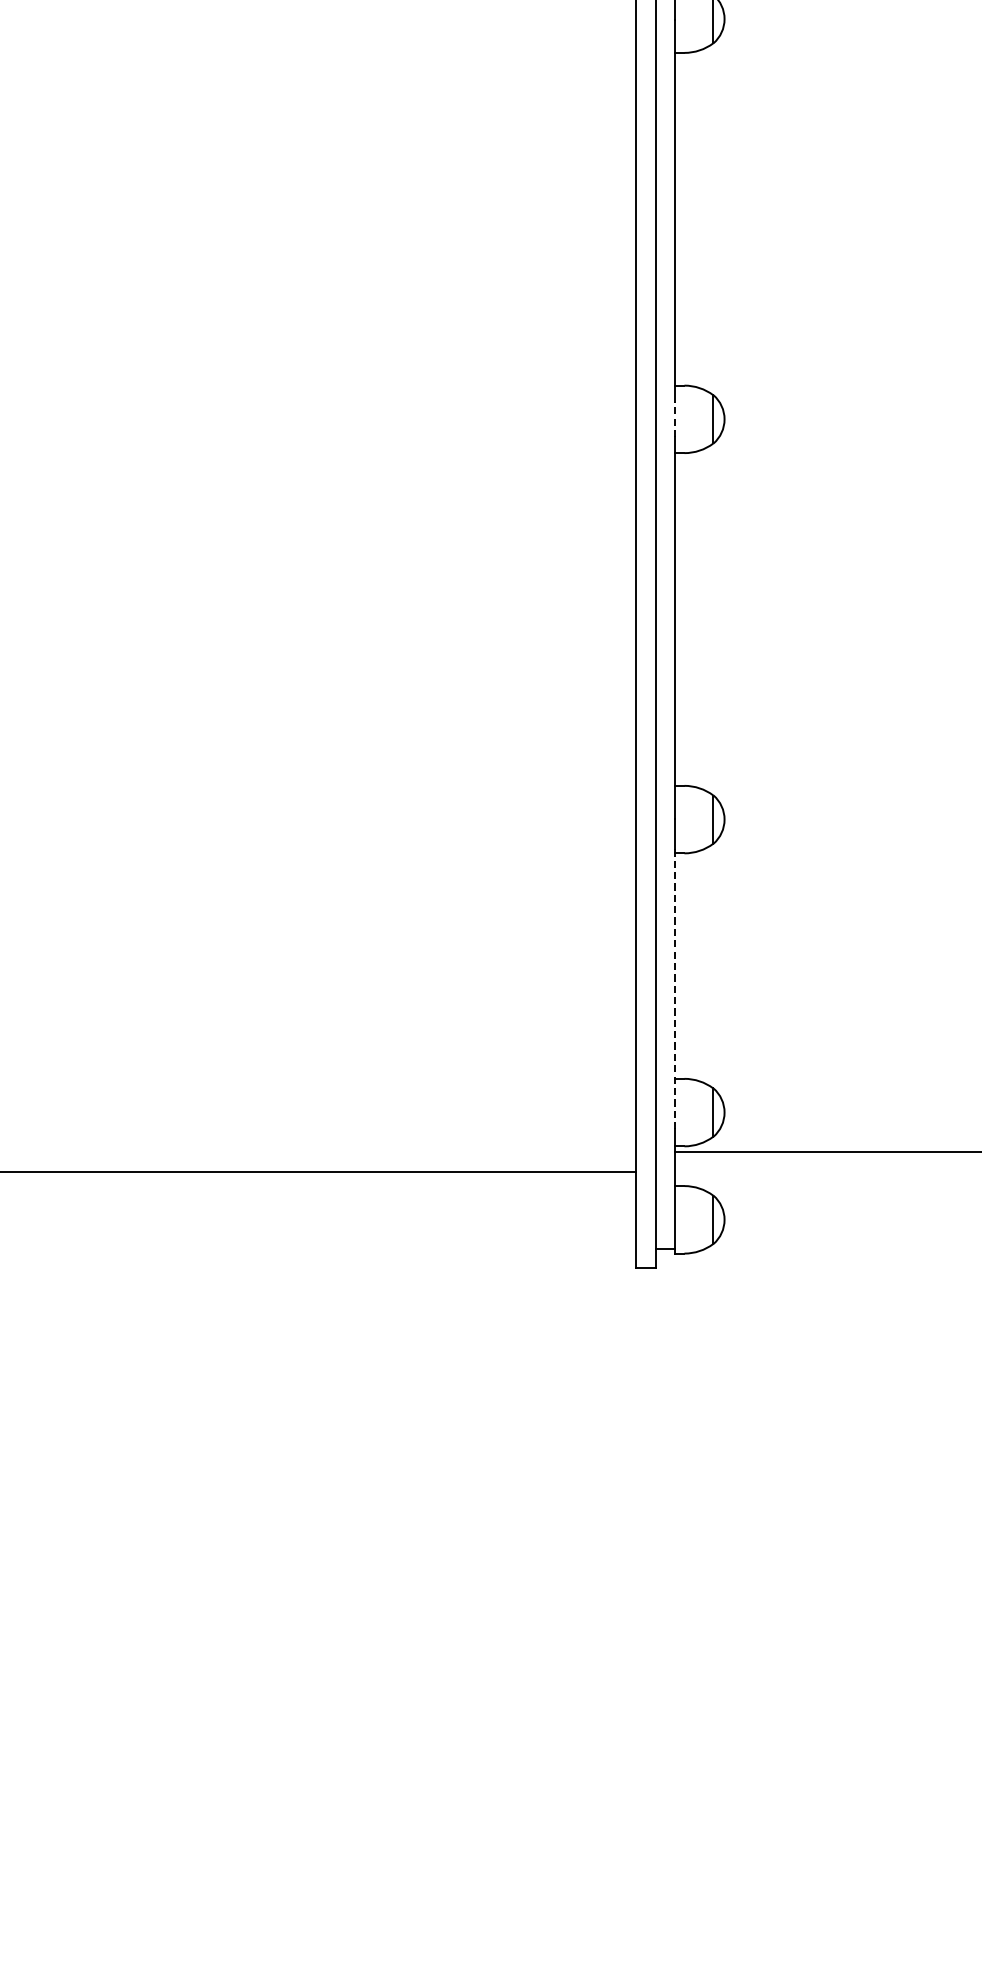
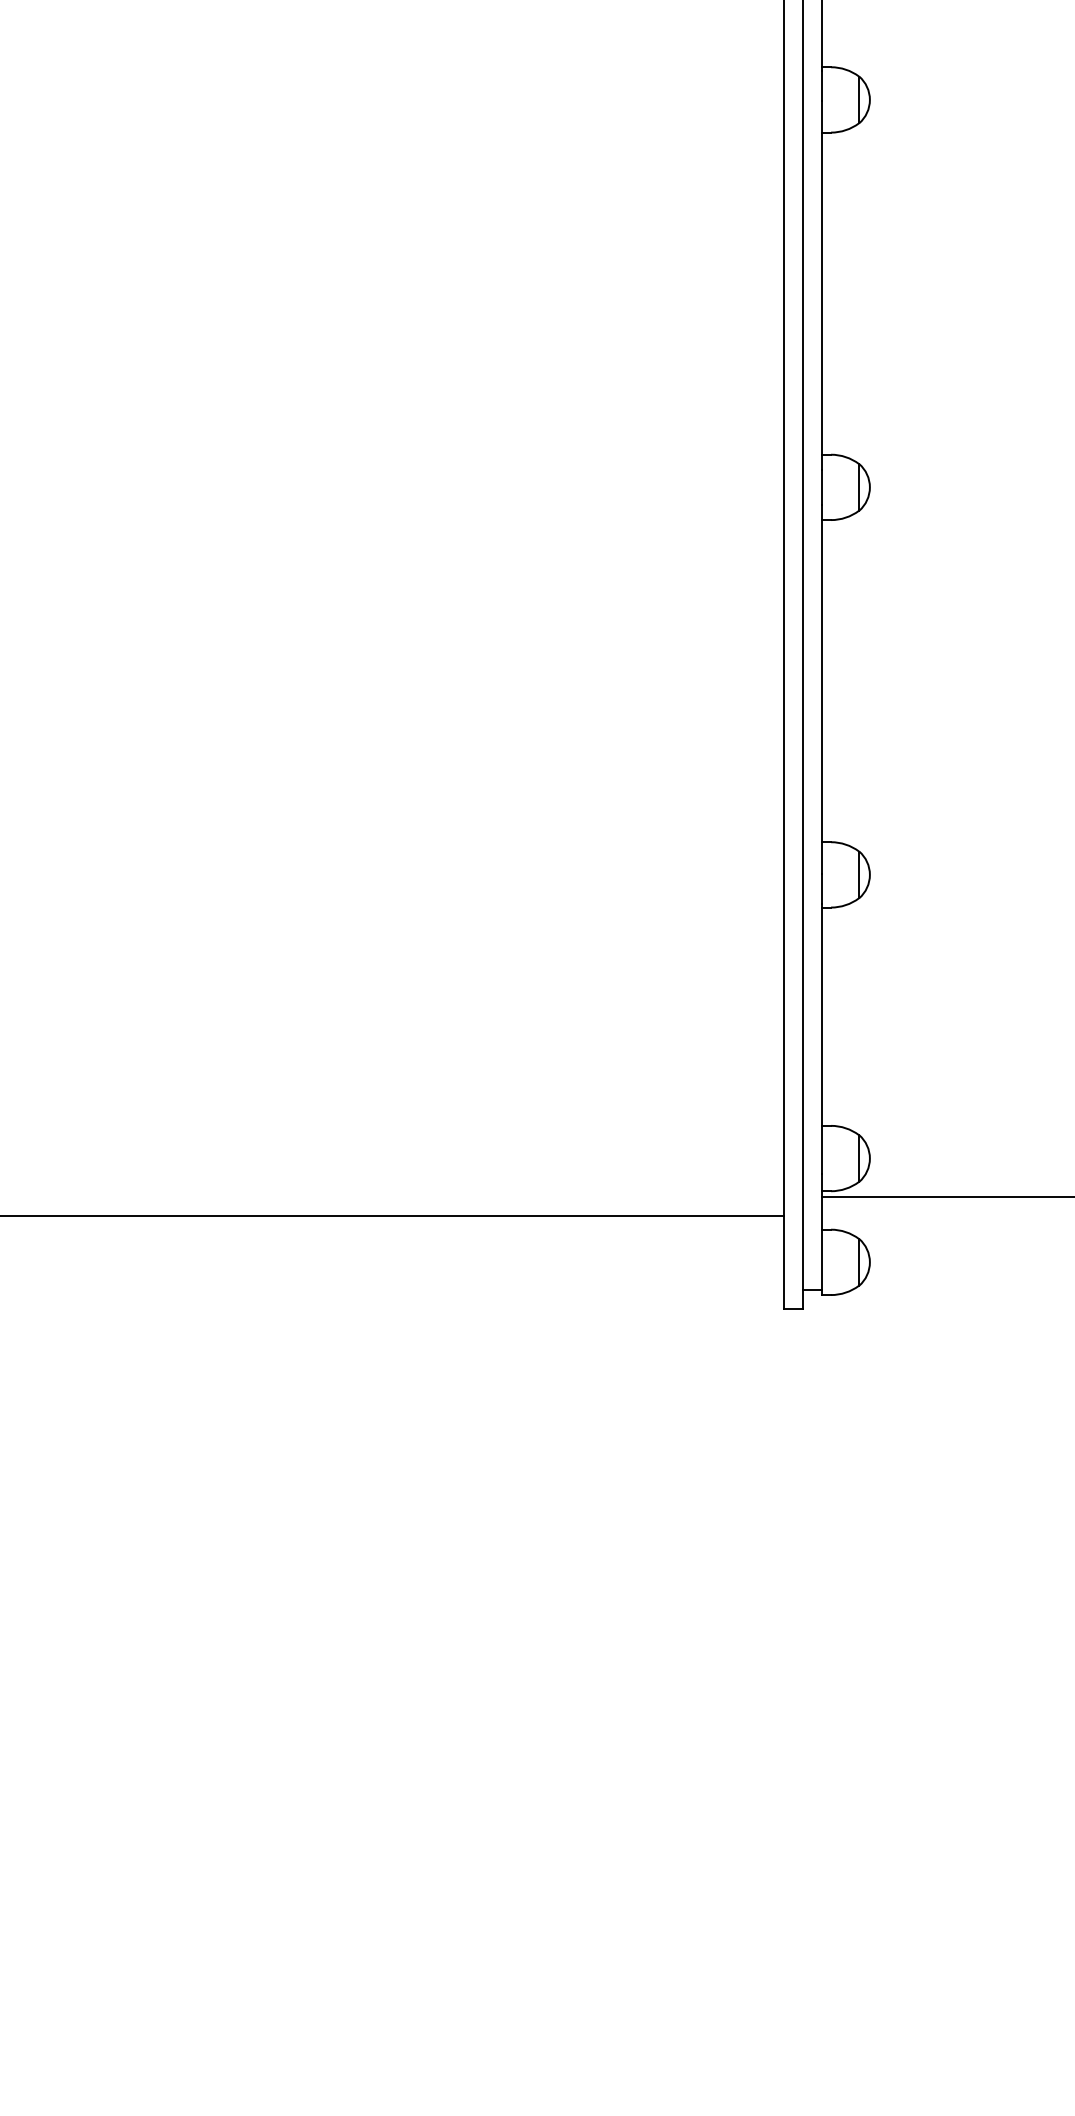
line: (674, 418) -> (821, 486), dashed -> solid
line: (674, 989) -> (821, 1039), dashed -> solid

